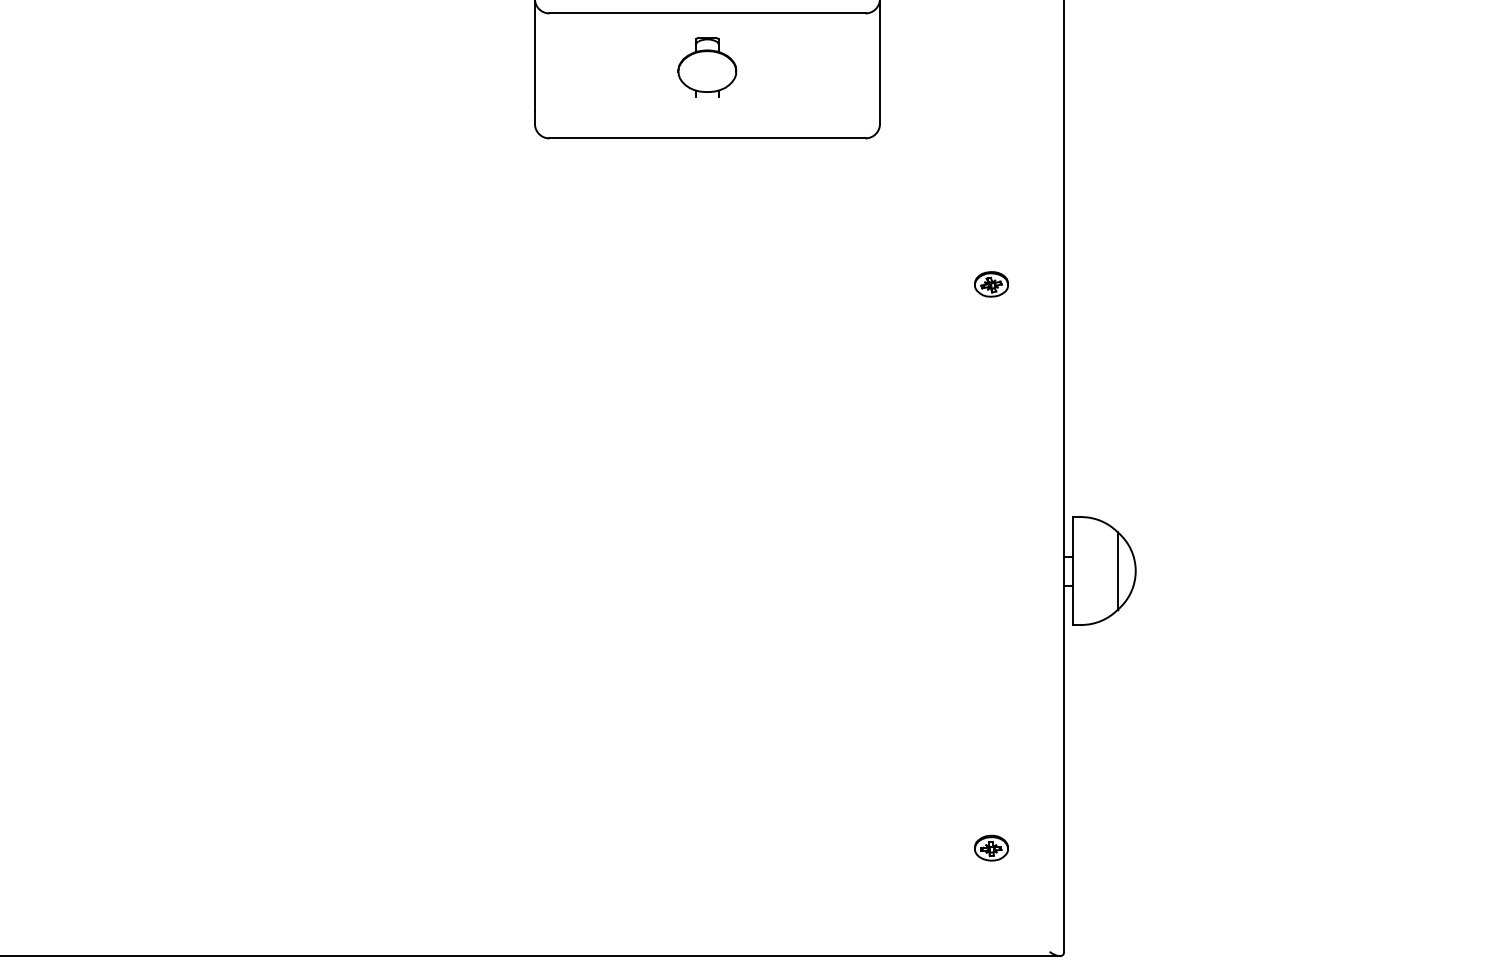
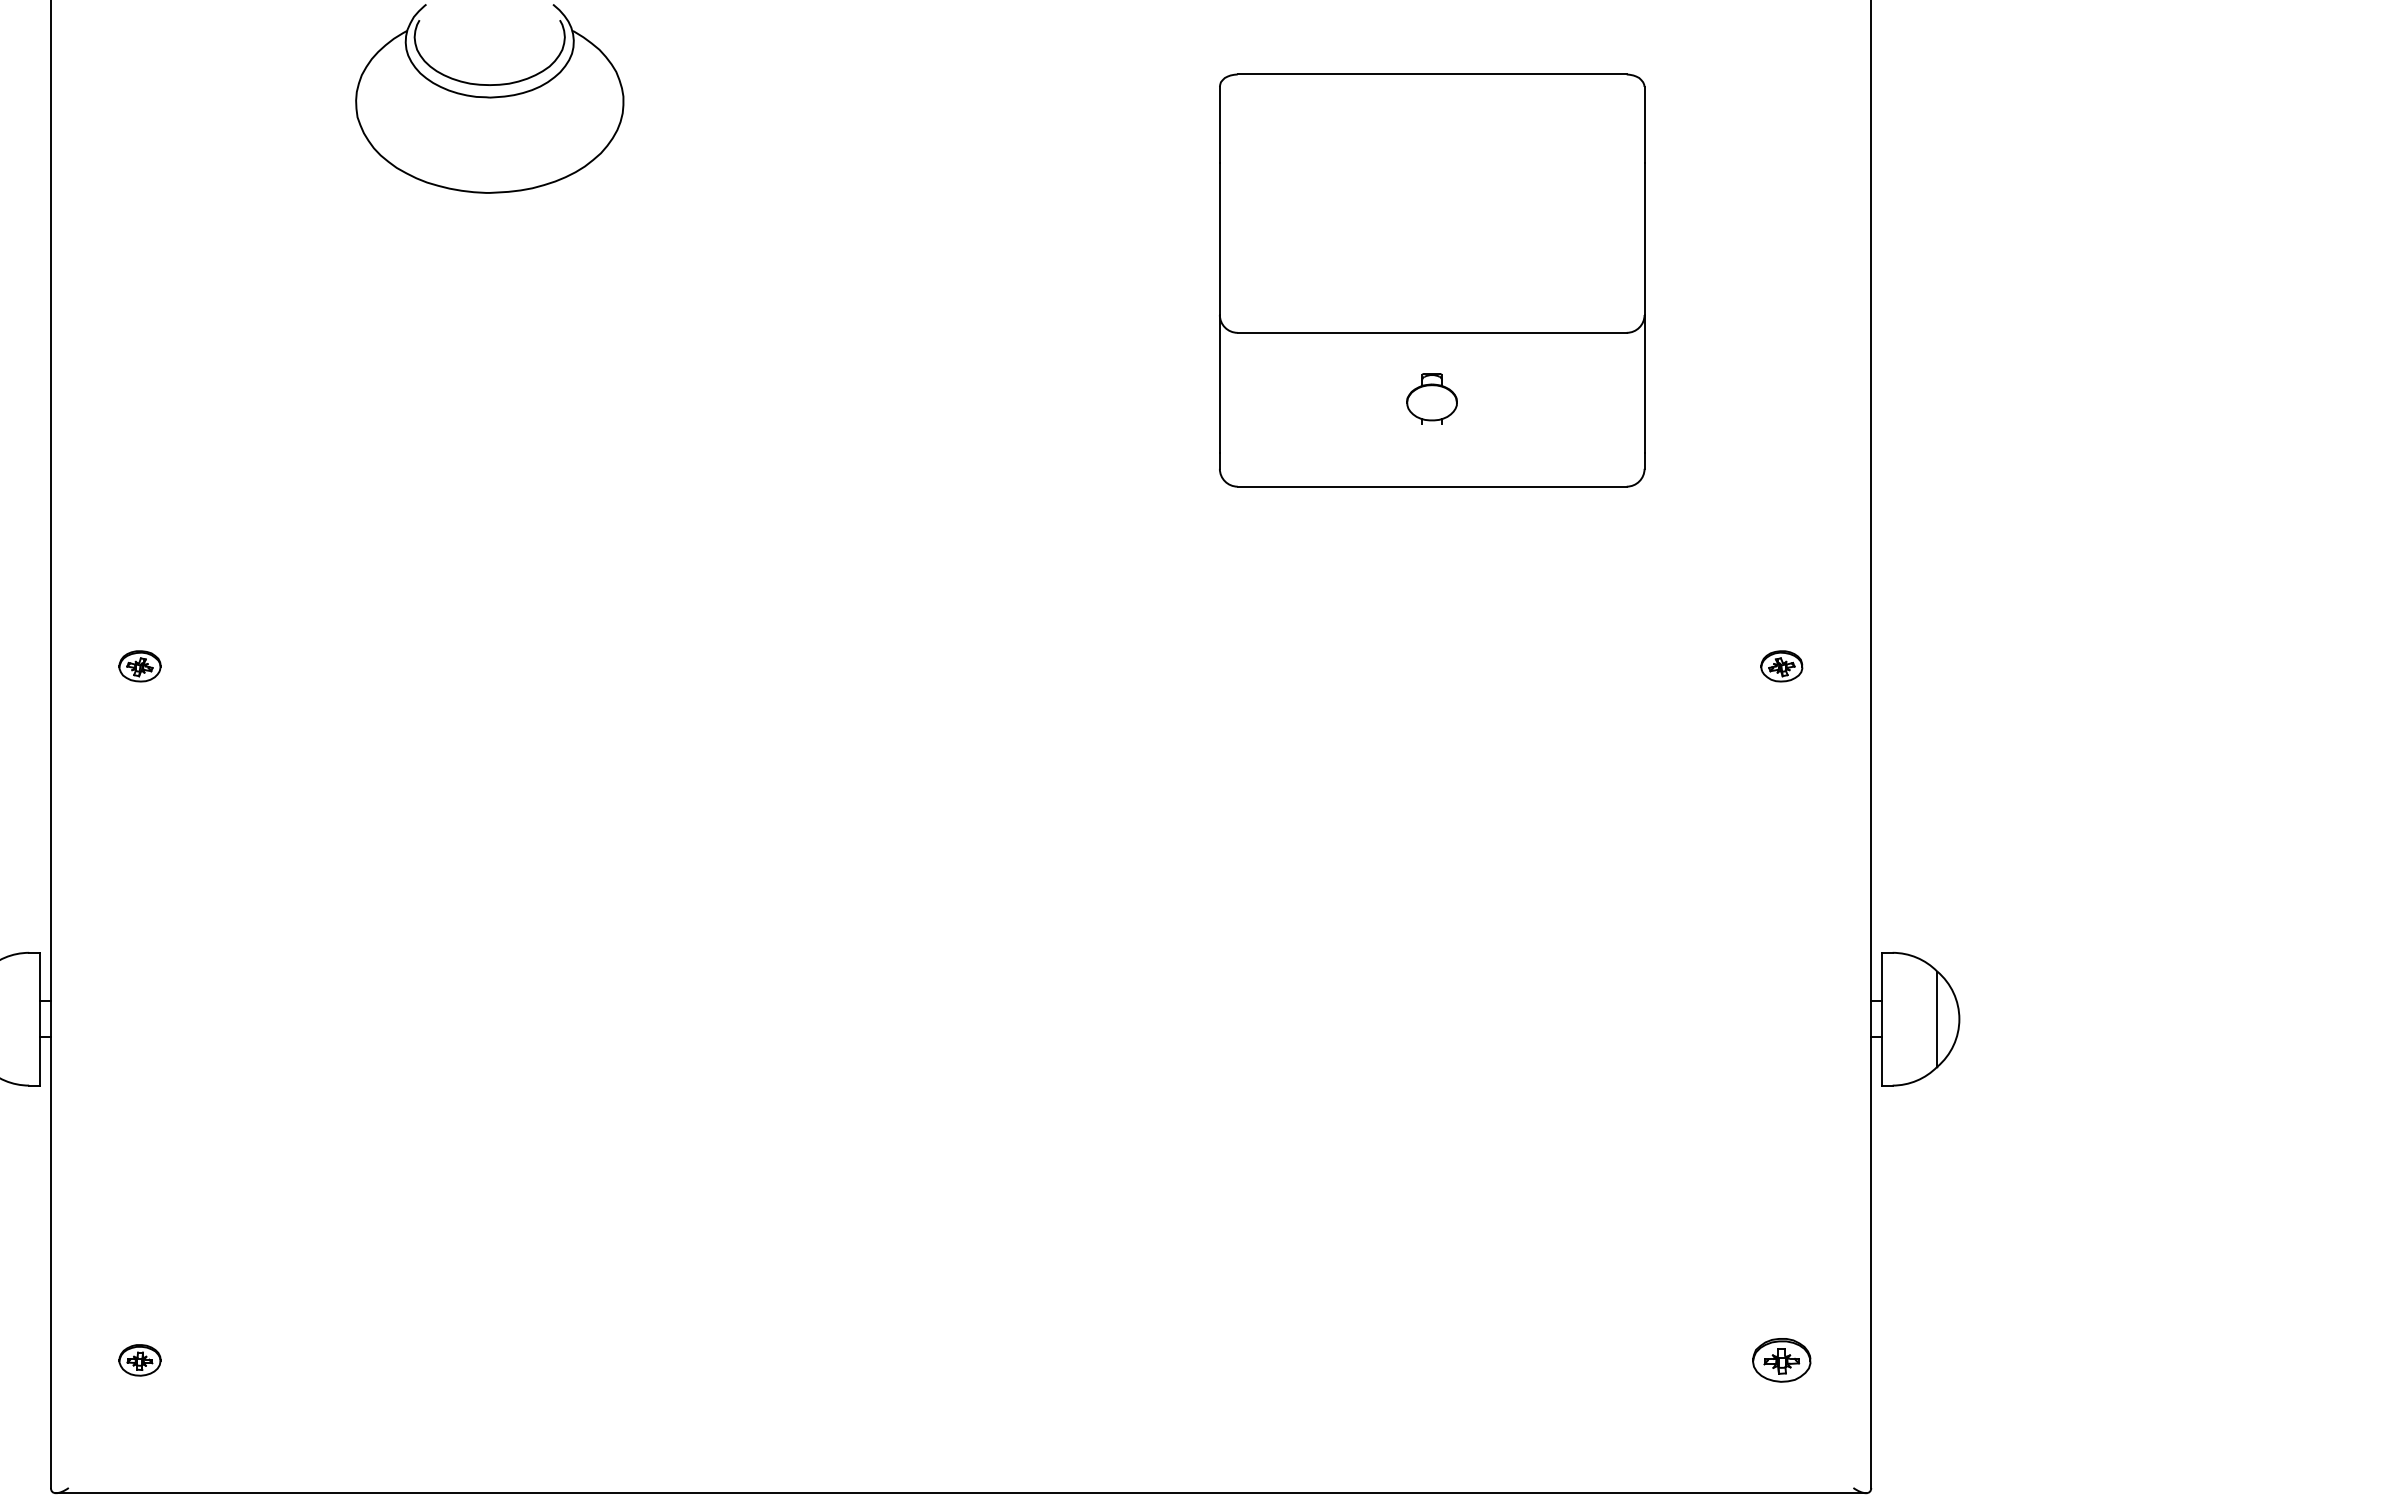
part: (706, 66) -> (1431, 398), size x0.7
part: (991, 848) -> (1781, 1360), size x1.4

